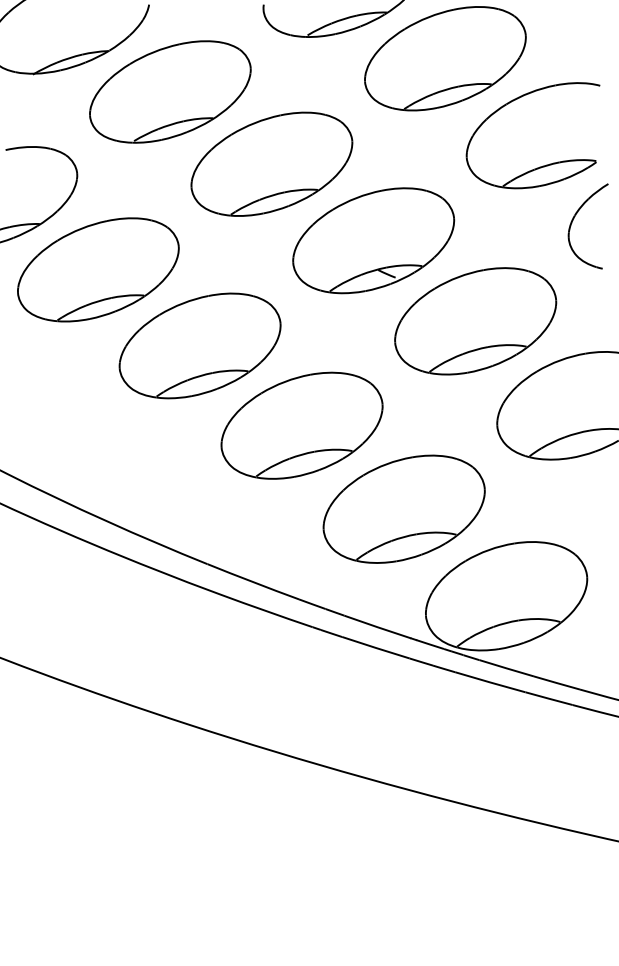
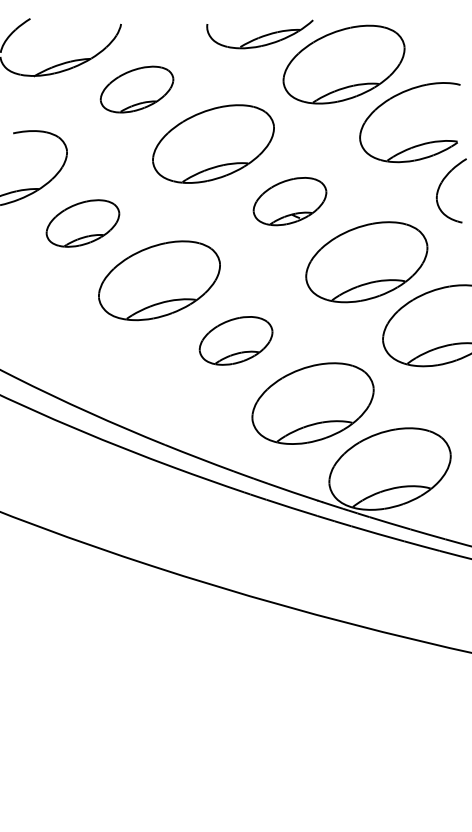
part: (169, 91) -> (136, 89), size x0.6
part: (372, 240) -> (289, 201), size x0.6
part: (97, 269) -> (82, 223), size x0.6
part: (301, 425) -> (235, 340), size x0.6

